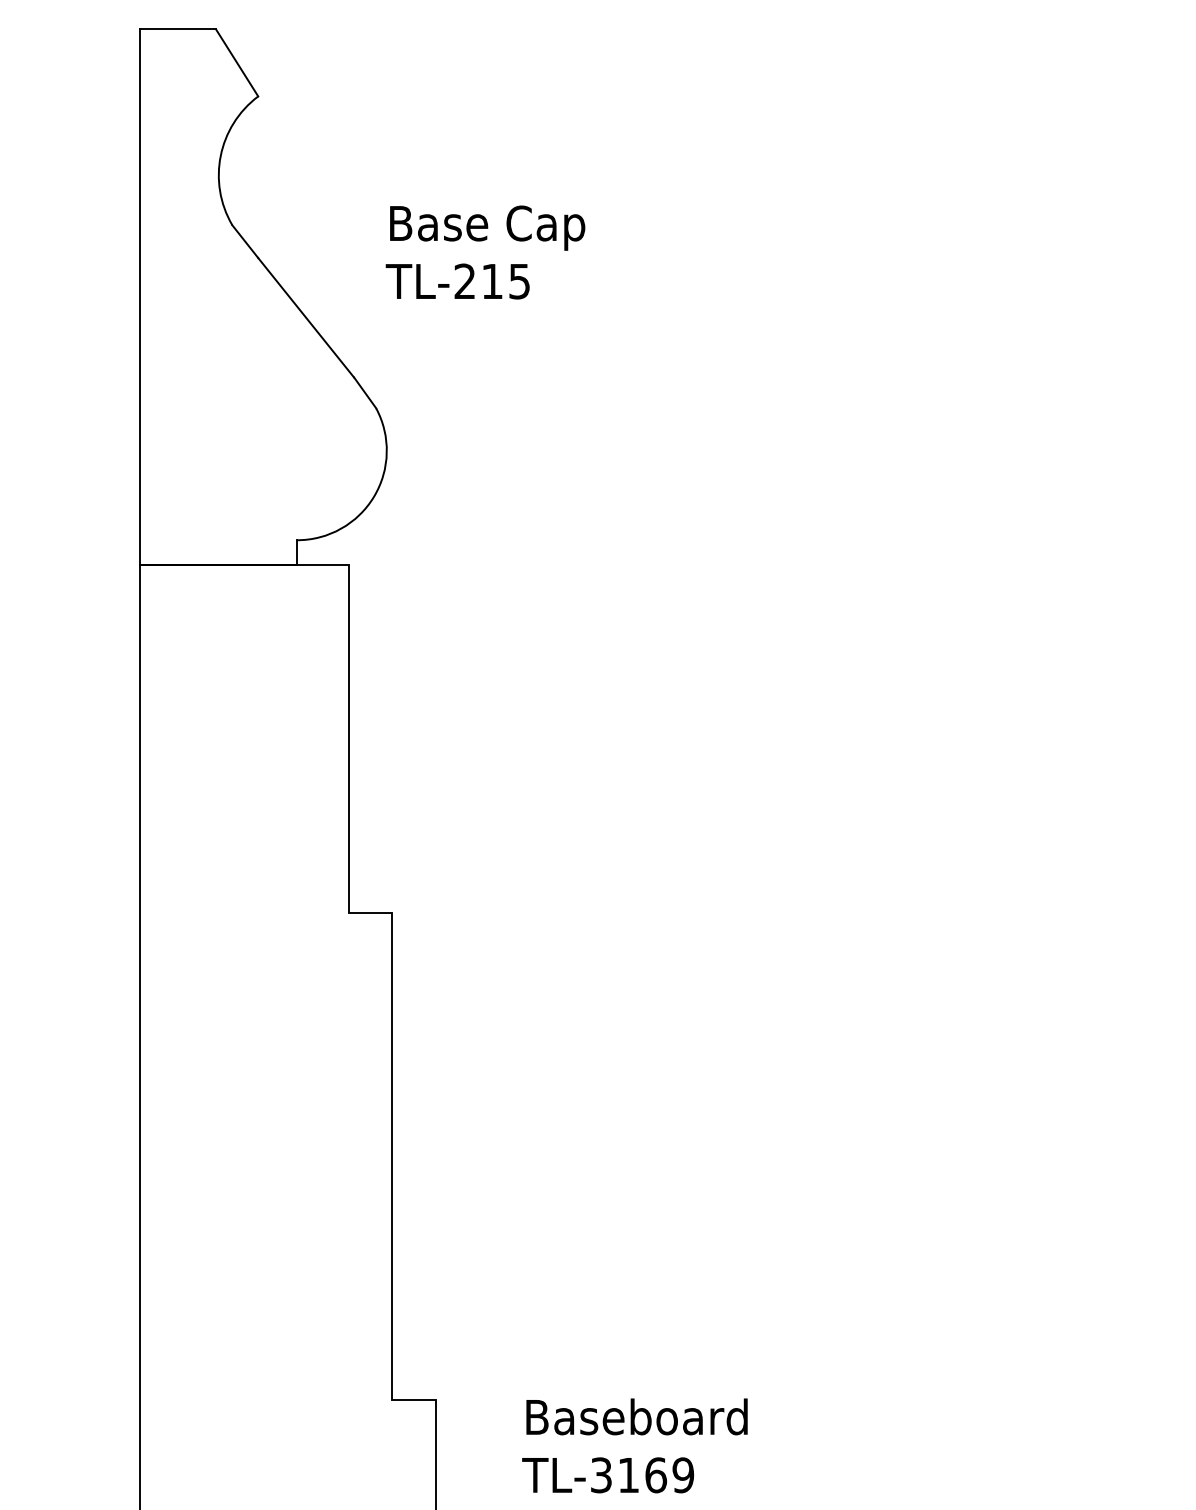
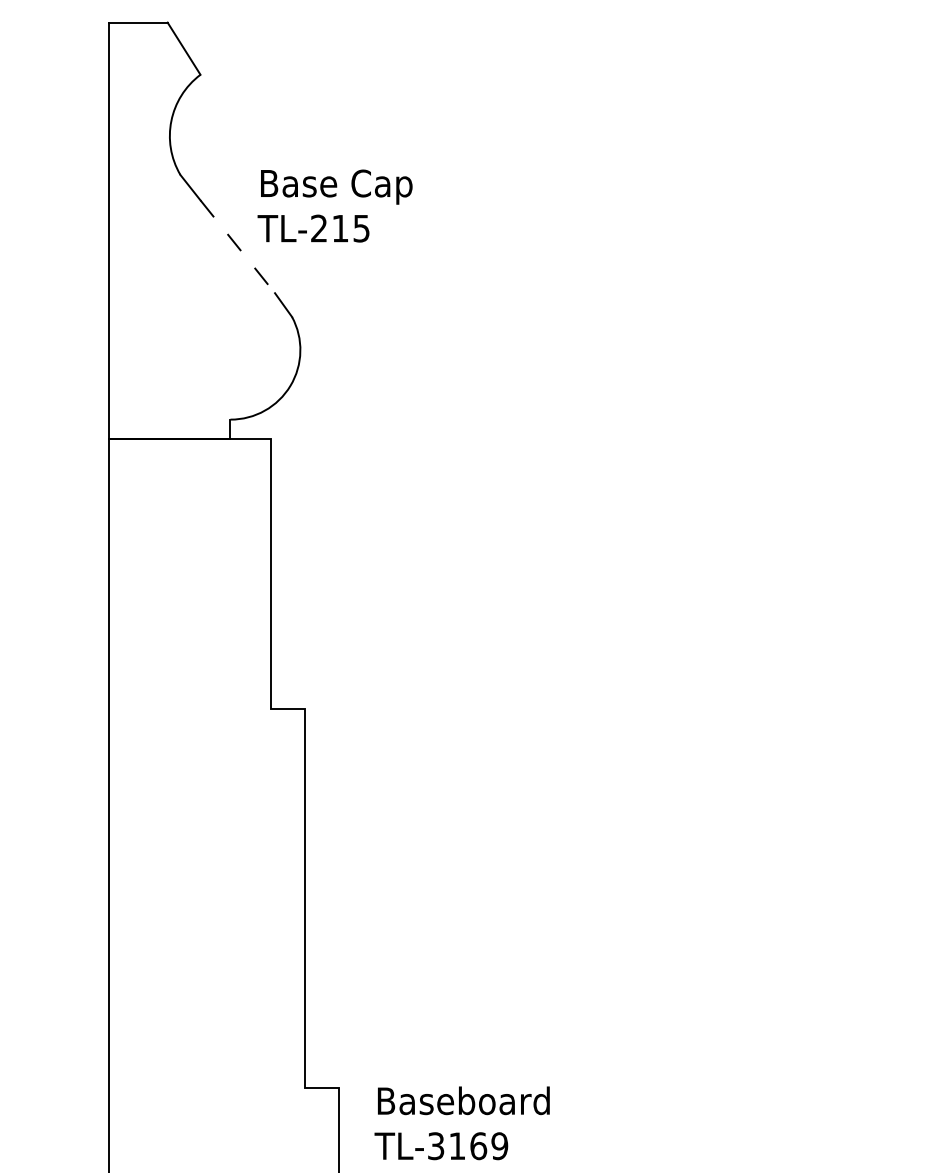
text: (484, 251) -> (334, 205), moved
line: (307, 318) -> (238, 247), solid -> dashed
text: (634, 1446) -> (461, 1123), moved

